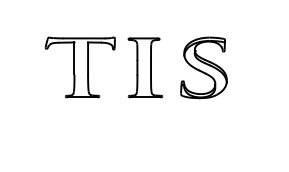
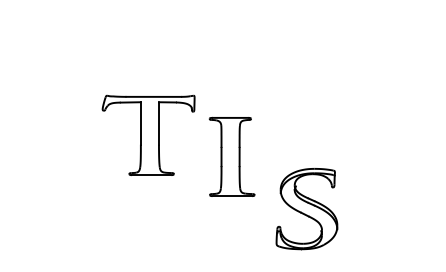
part: (144, 67) -> (231, 156), moved
part: (203, 68) -> (306, 209), moved

